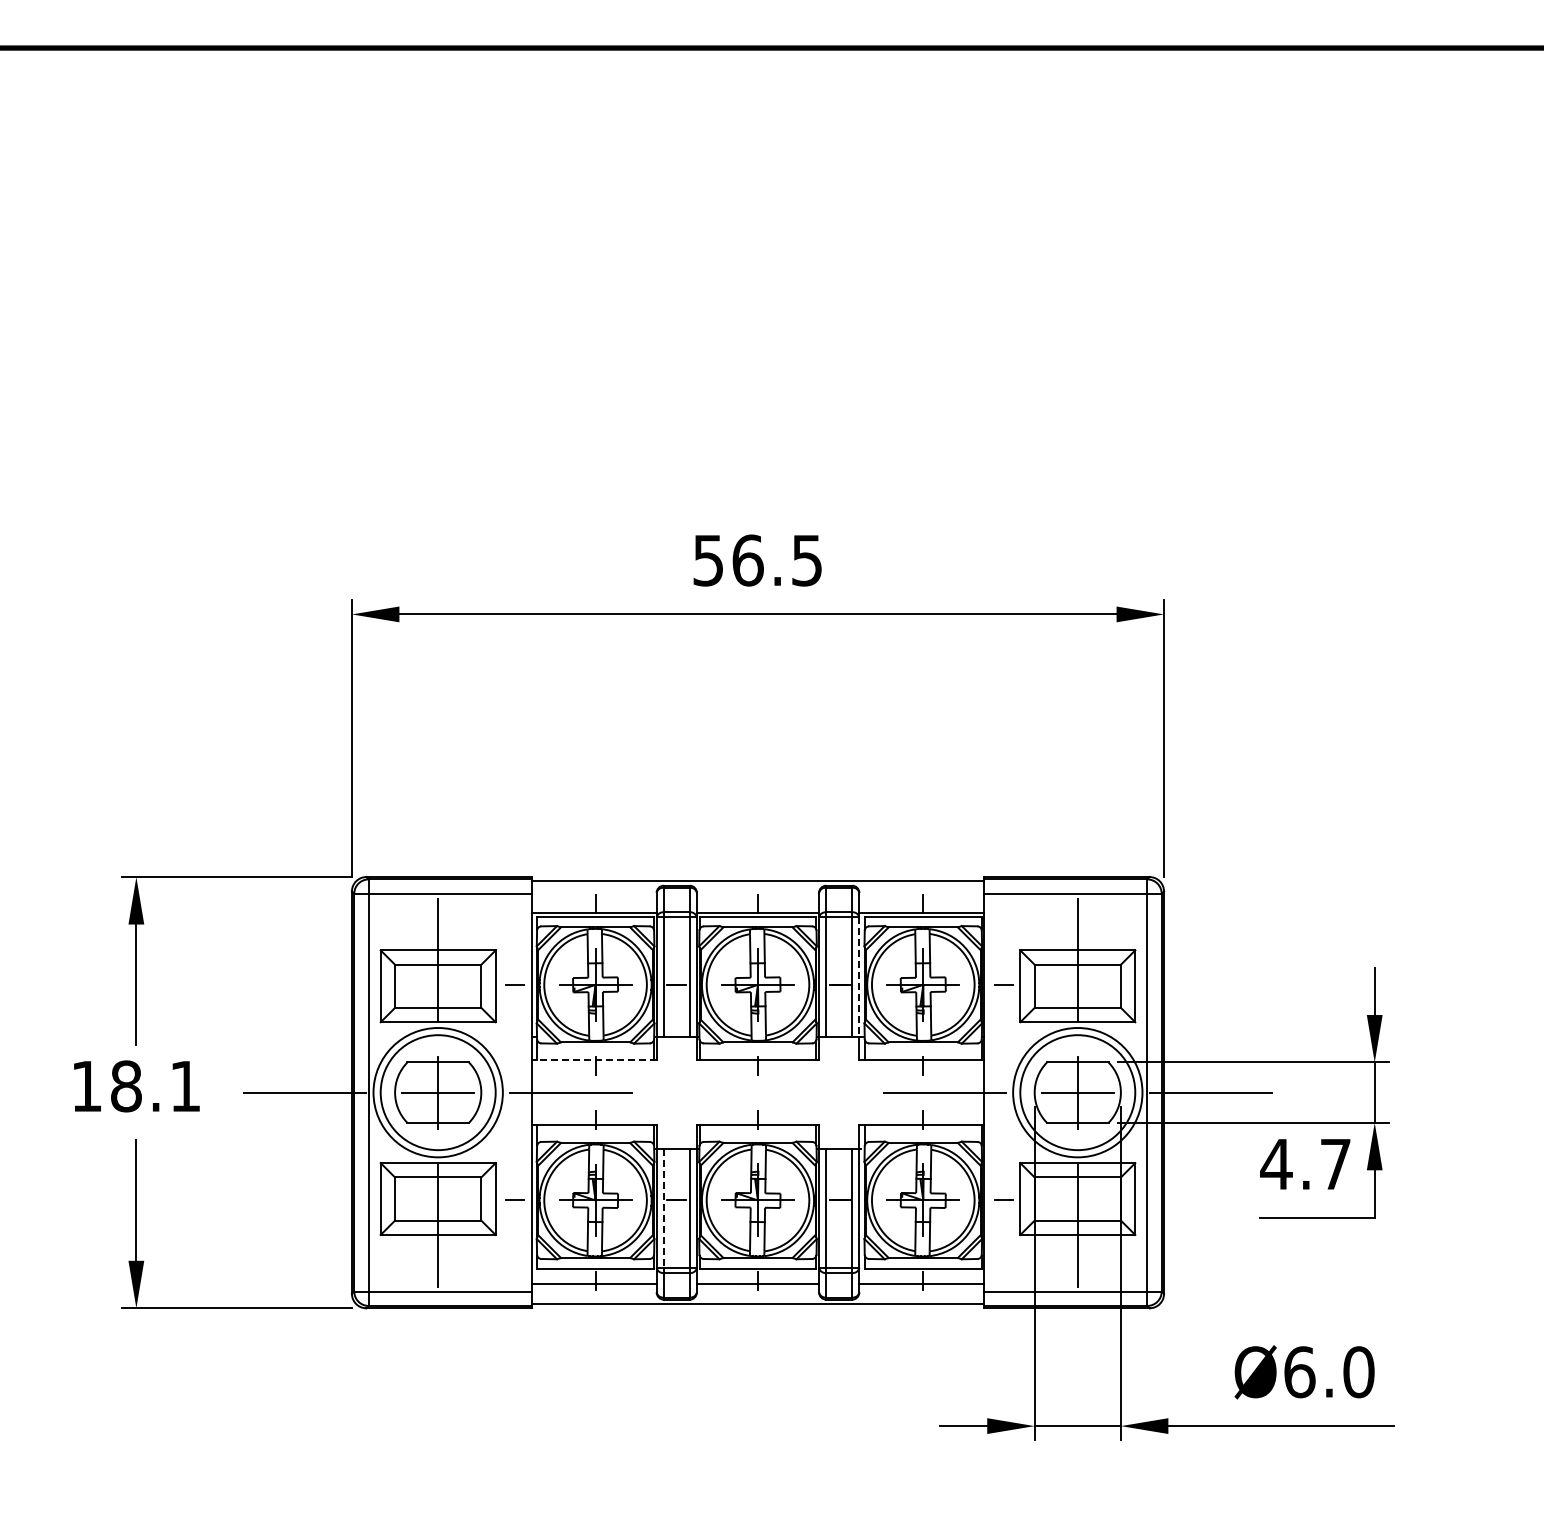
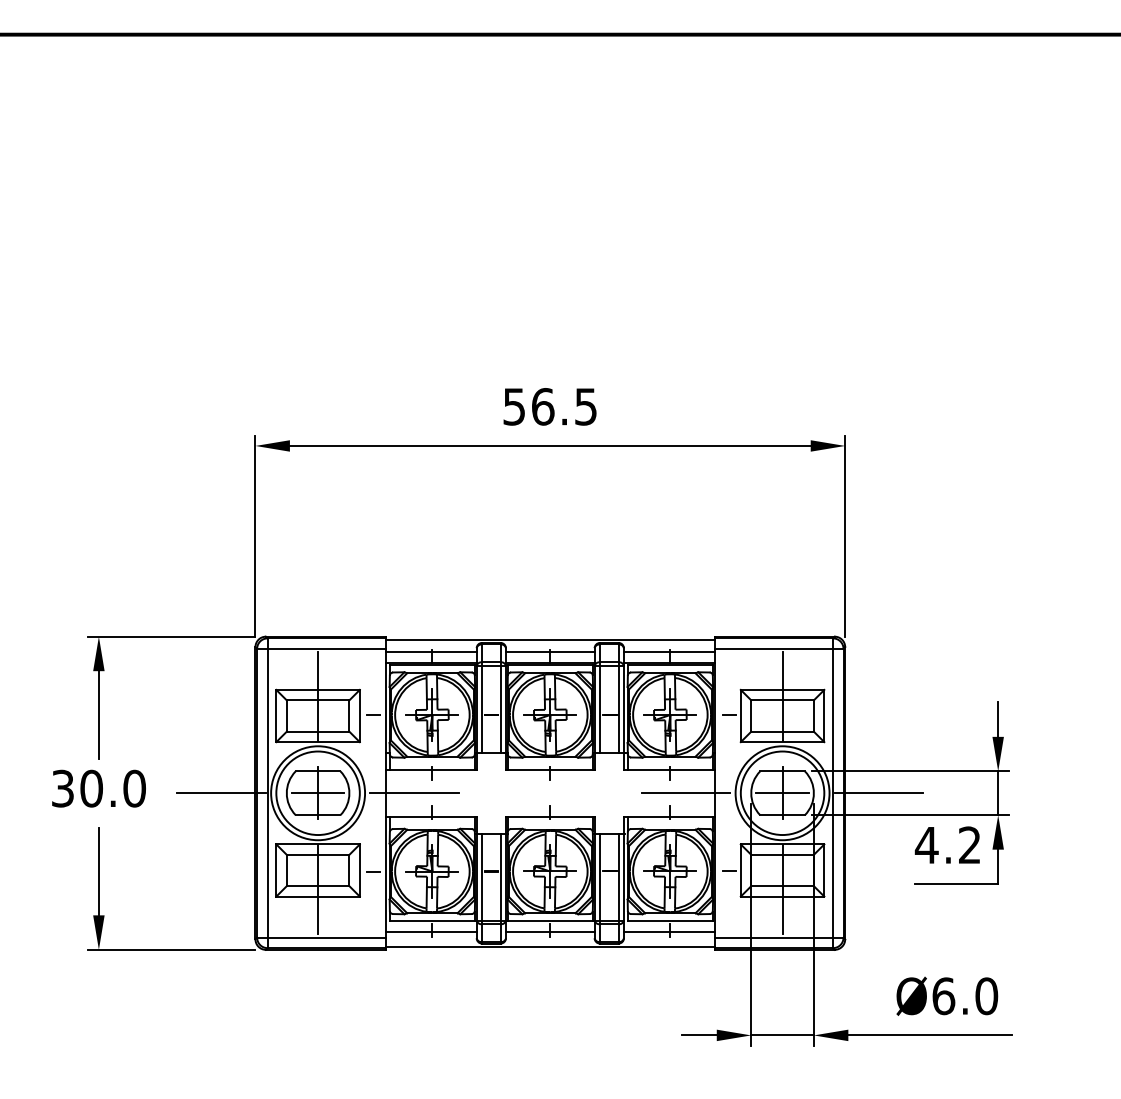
line: (593, 898) -> (430, 652), added
line: (757, 898) -> (549, 652), added
line: (921, 898) -> (669, 652), added
line: (859, 977) -> (624, 709), dashed -> solid
line: (594, 1060) -> (431, 769), dashed -> solid
text: (136, 1086) -> (98, 788), 18.1 -> 30.0
text: (1335, 1163) -> (969, 844), 4.7 -> 4.2
line: (663, 1208) -> (481, 877), dashed -> solid

